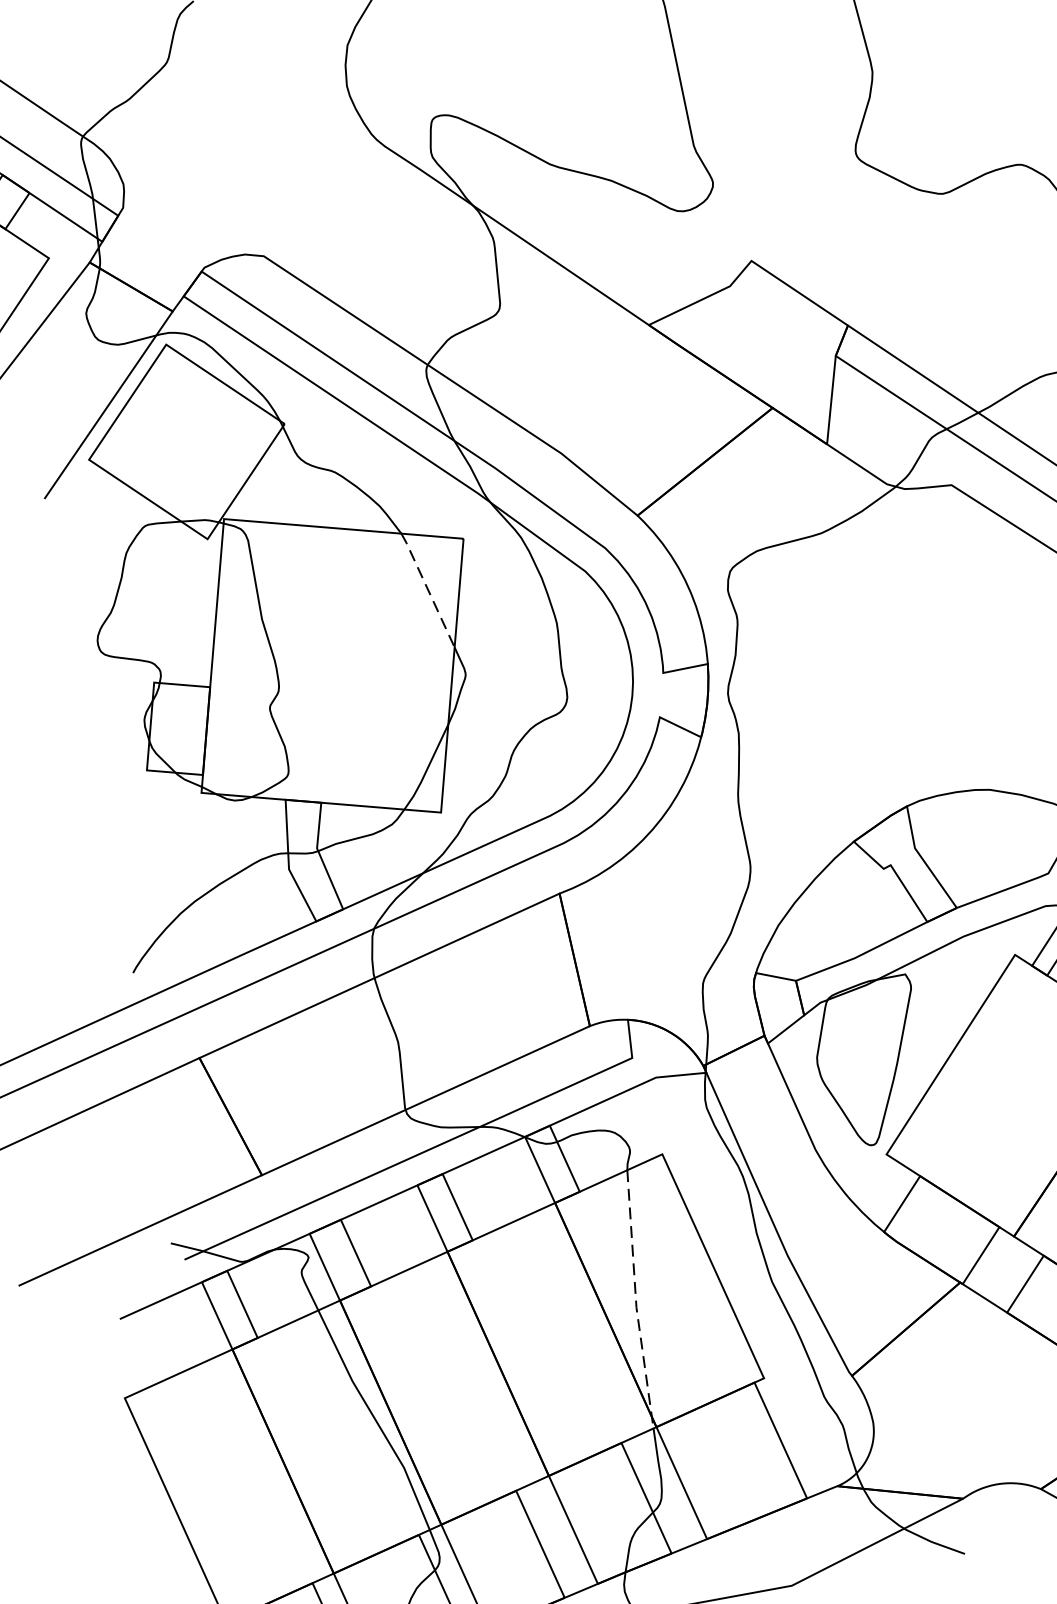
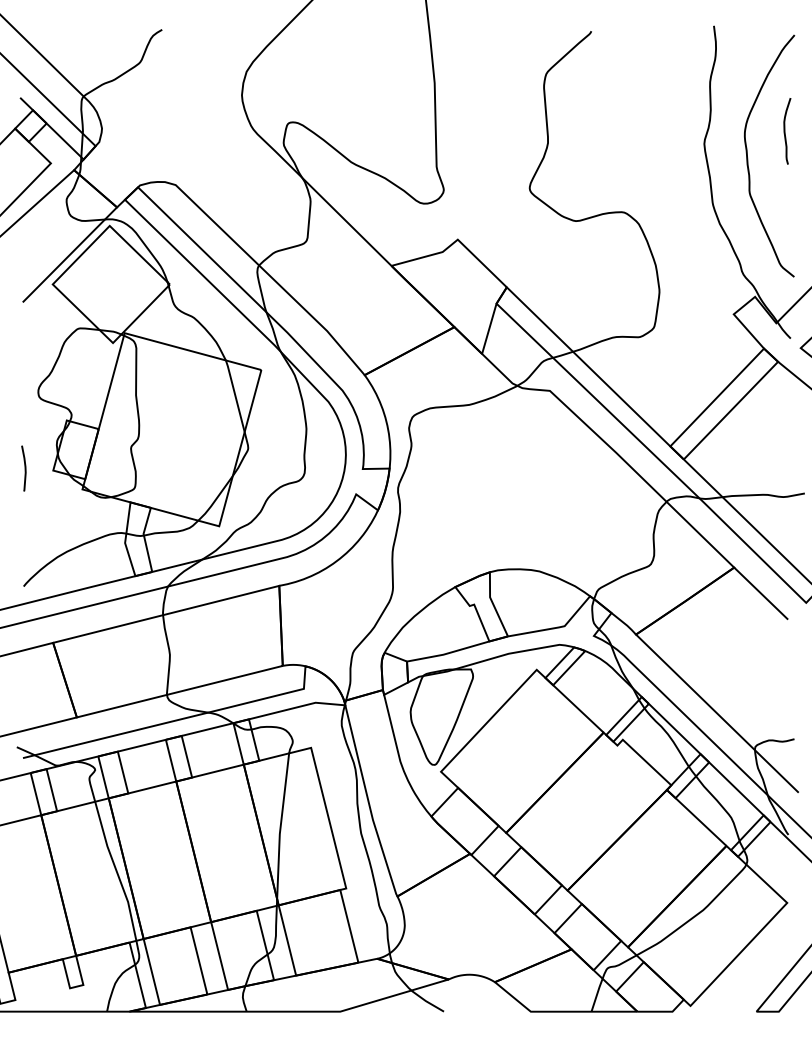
line: (428, 589) -> (235, 395), dashed -> solid
curve: (98, 775) -> (24, 468), added
line: (636, 1301) -> (280, 830), dashed -> solid

